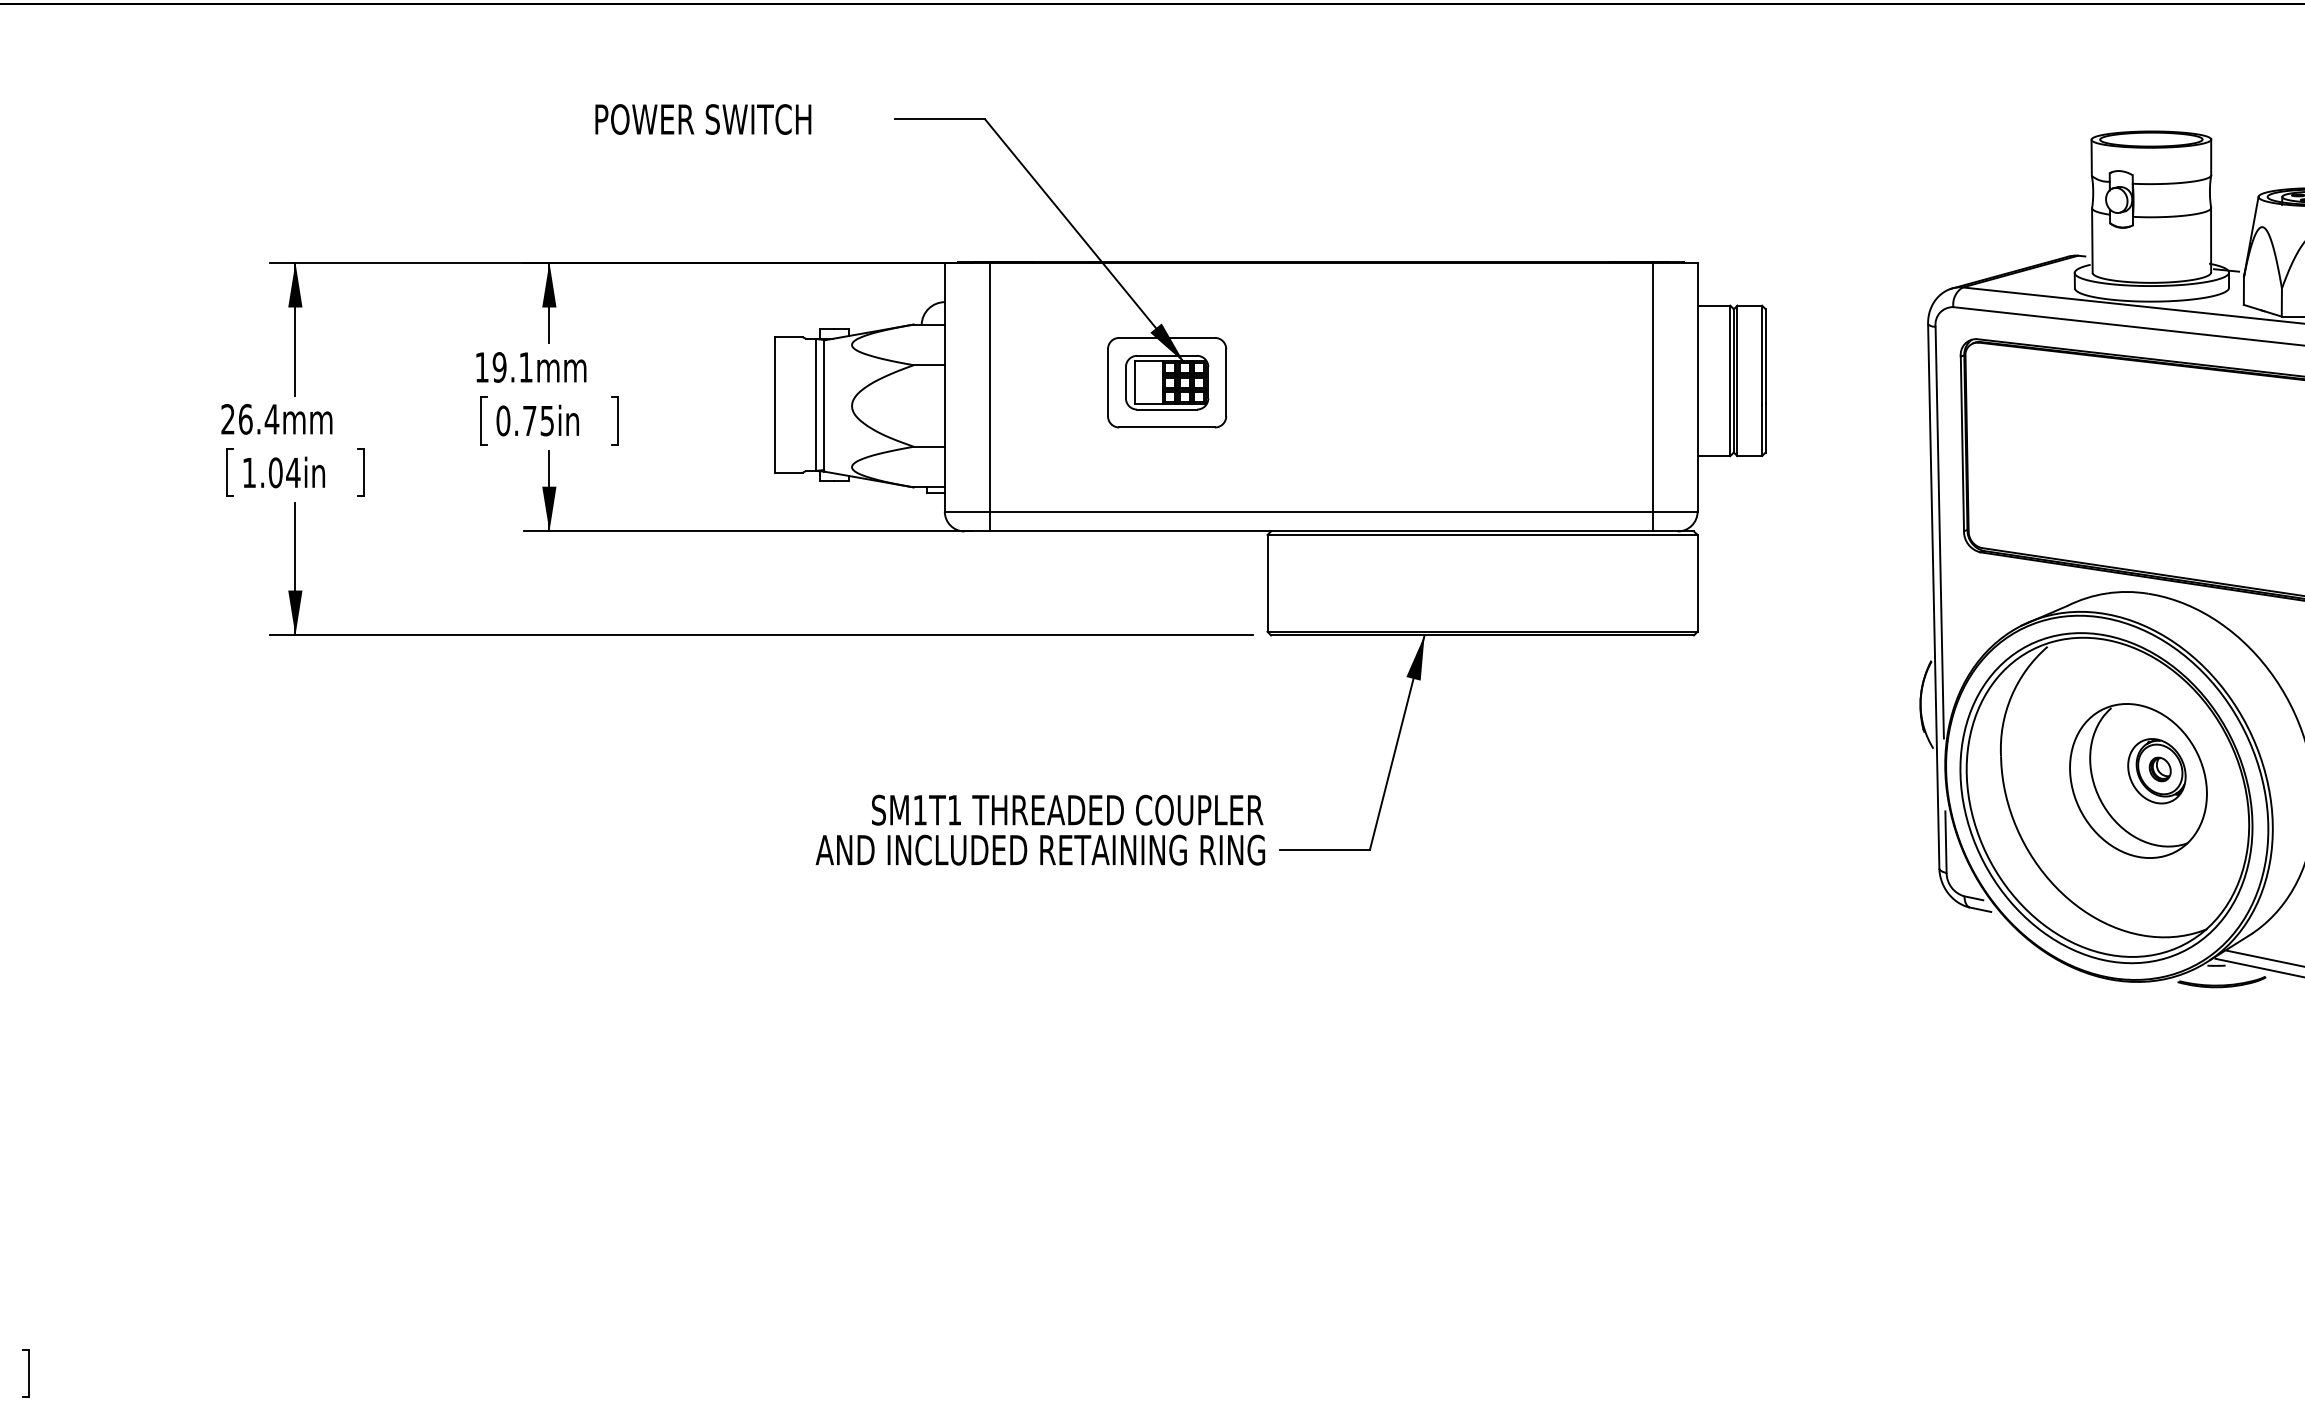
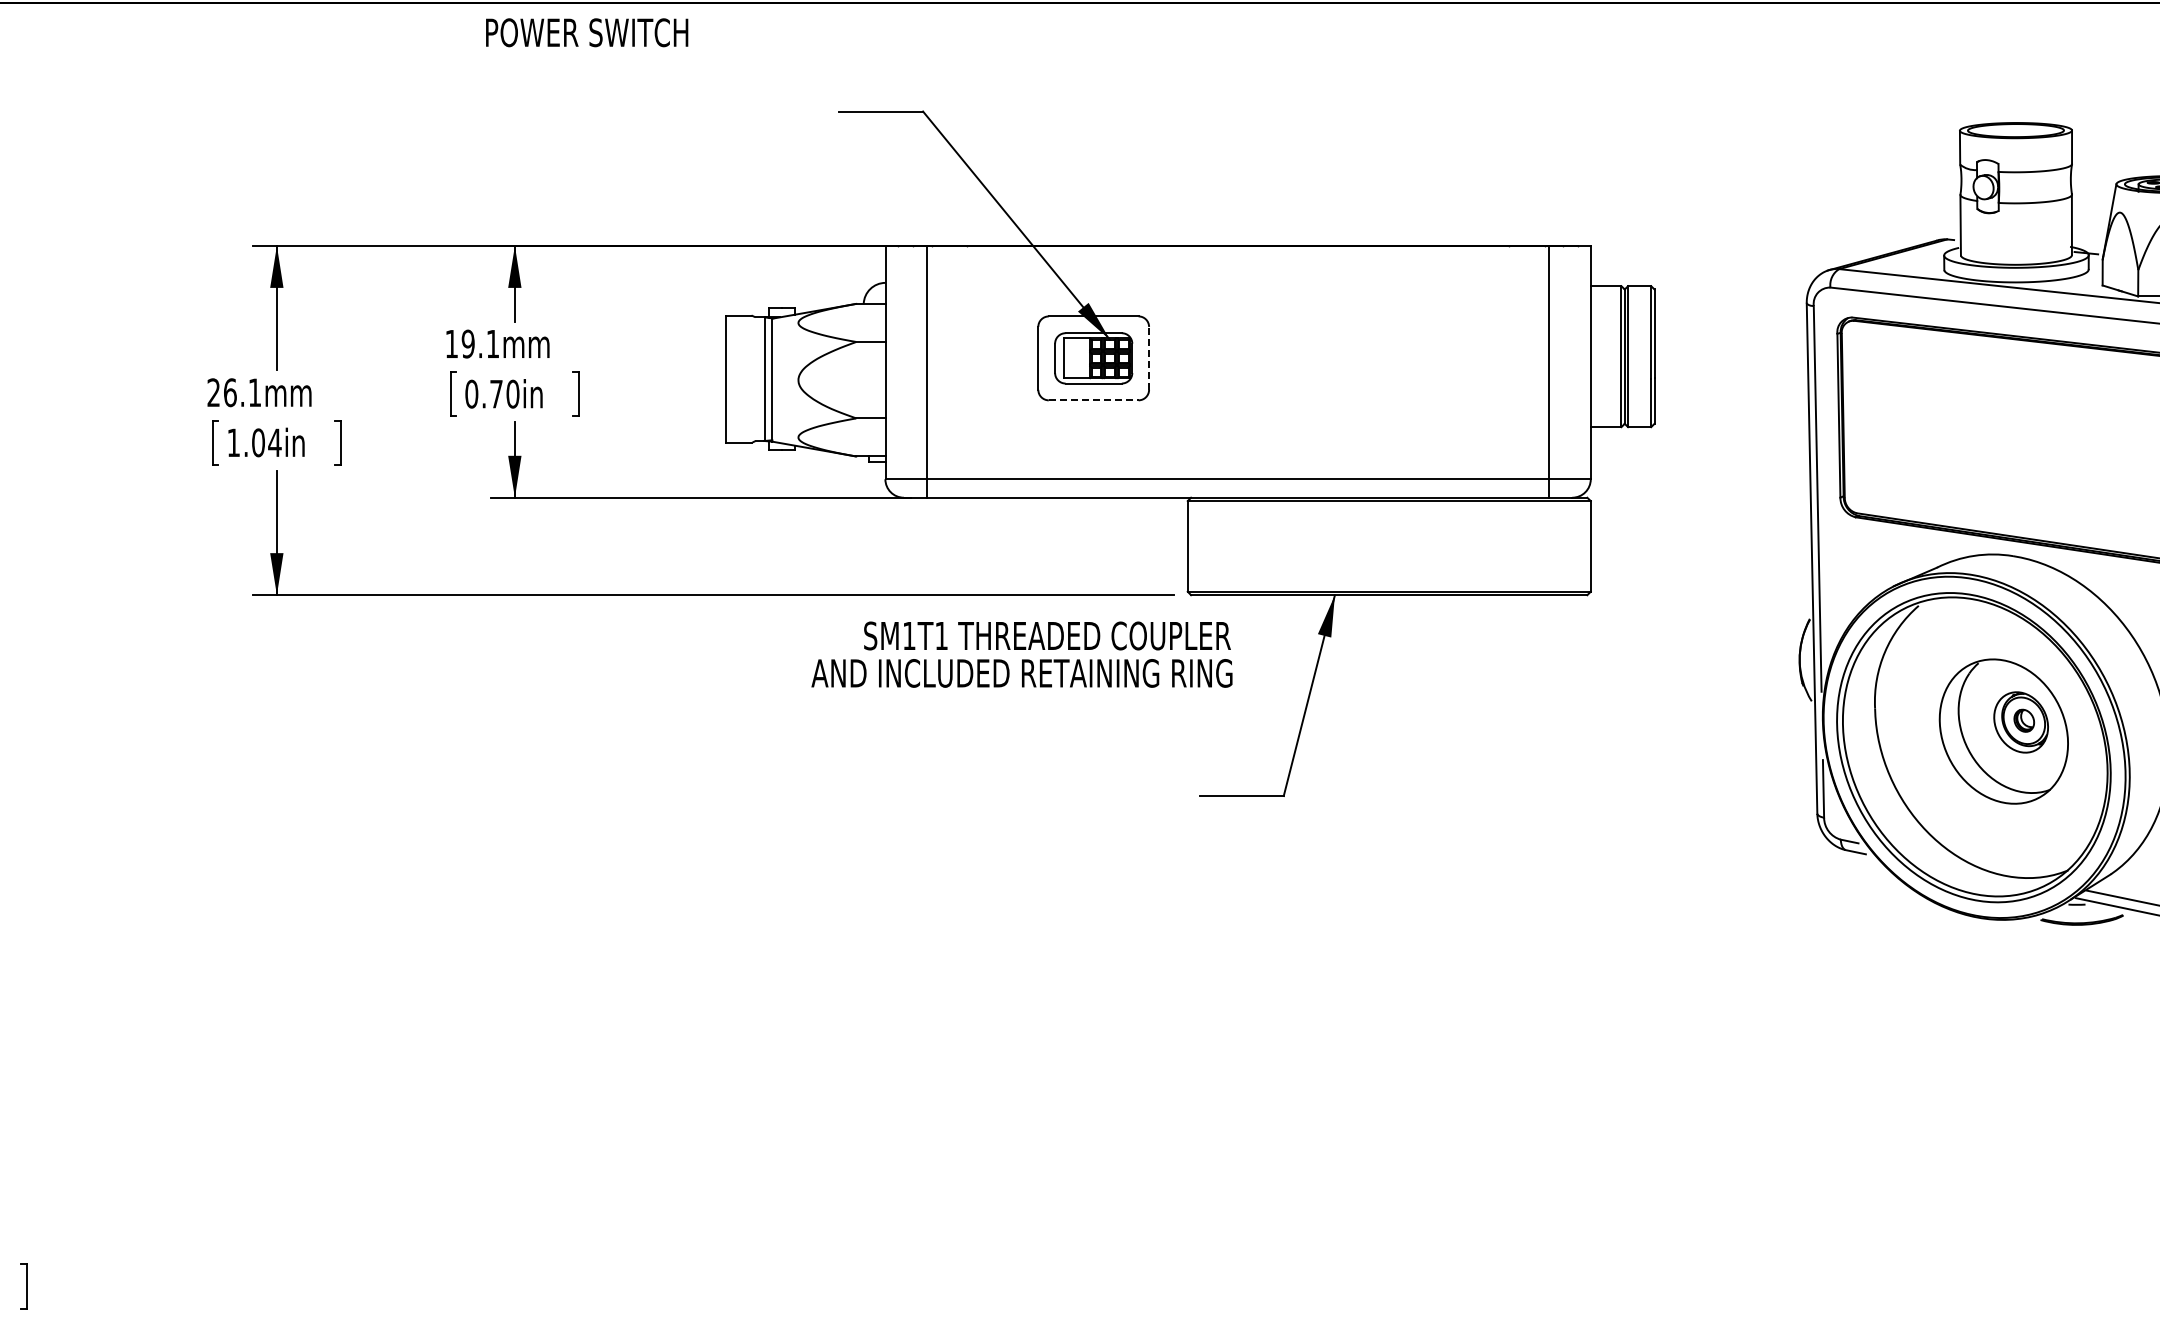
text: (703, 119) -> (587, 32), moved
line: (1226, 381) -> (1149, 357), solid -> dashed
text: (271, 419) -> (254, 392), 26.4mm -> 26.1mm
text: (546, 420) -> (512, 393), 0.75in -> 0.70in
line: (1166, 427) -> (1093, 400), solid -> dashed
text: (1039, 829) -> (1021, 654), moved

